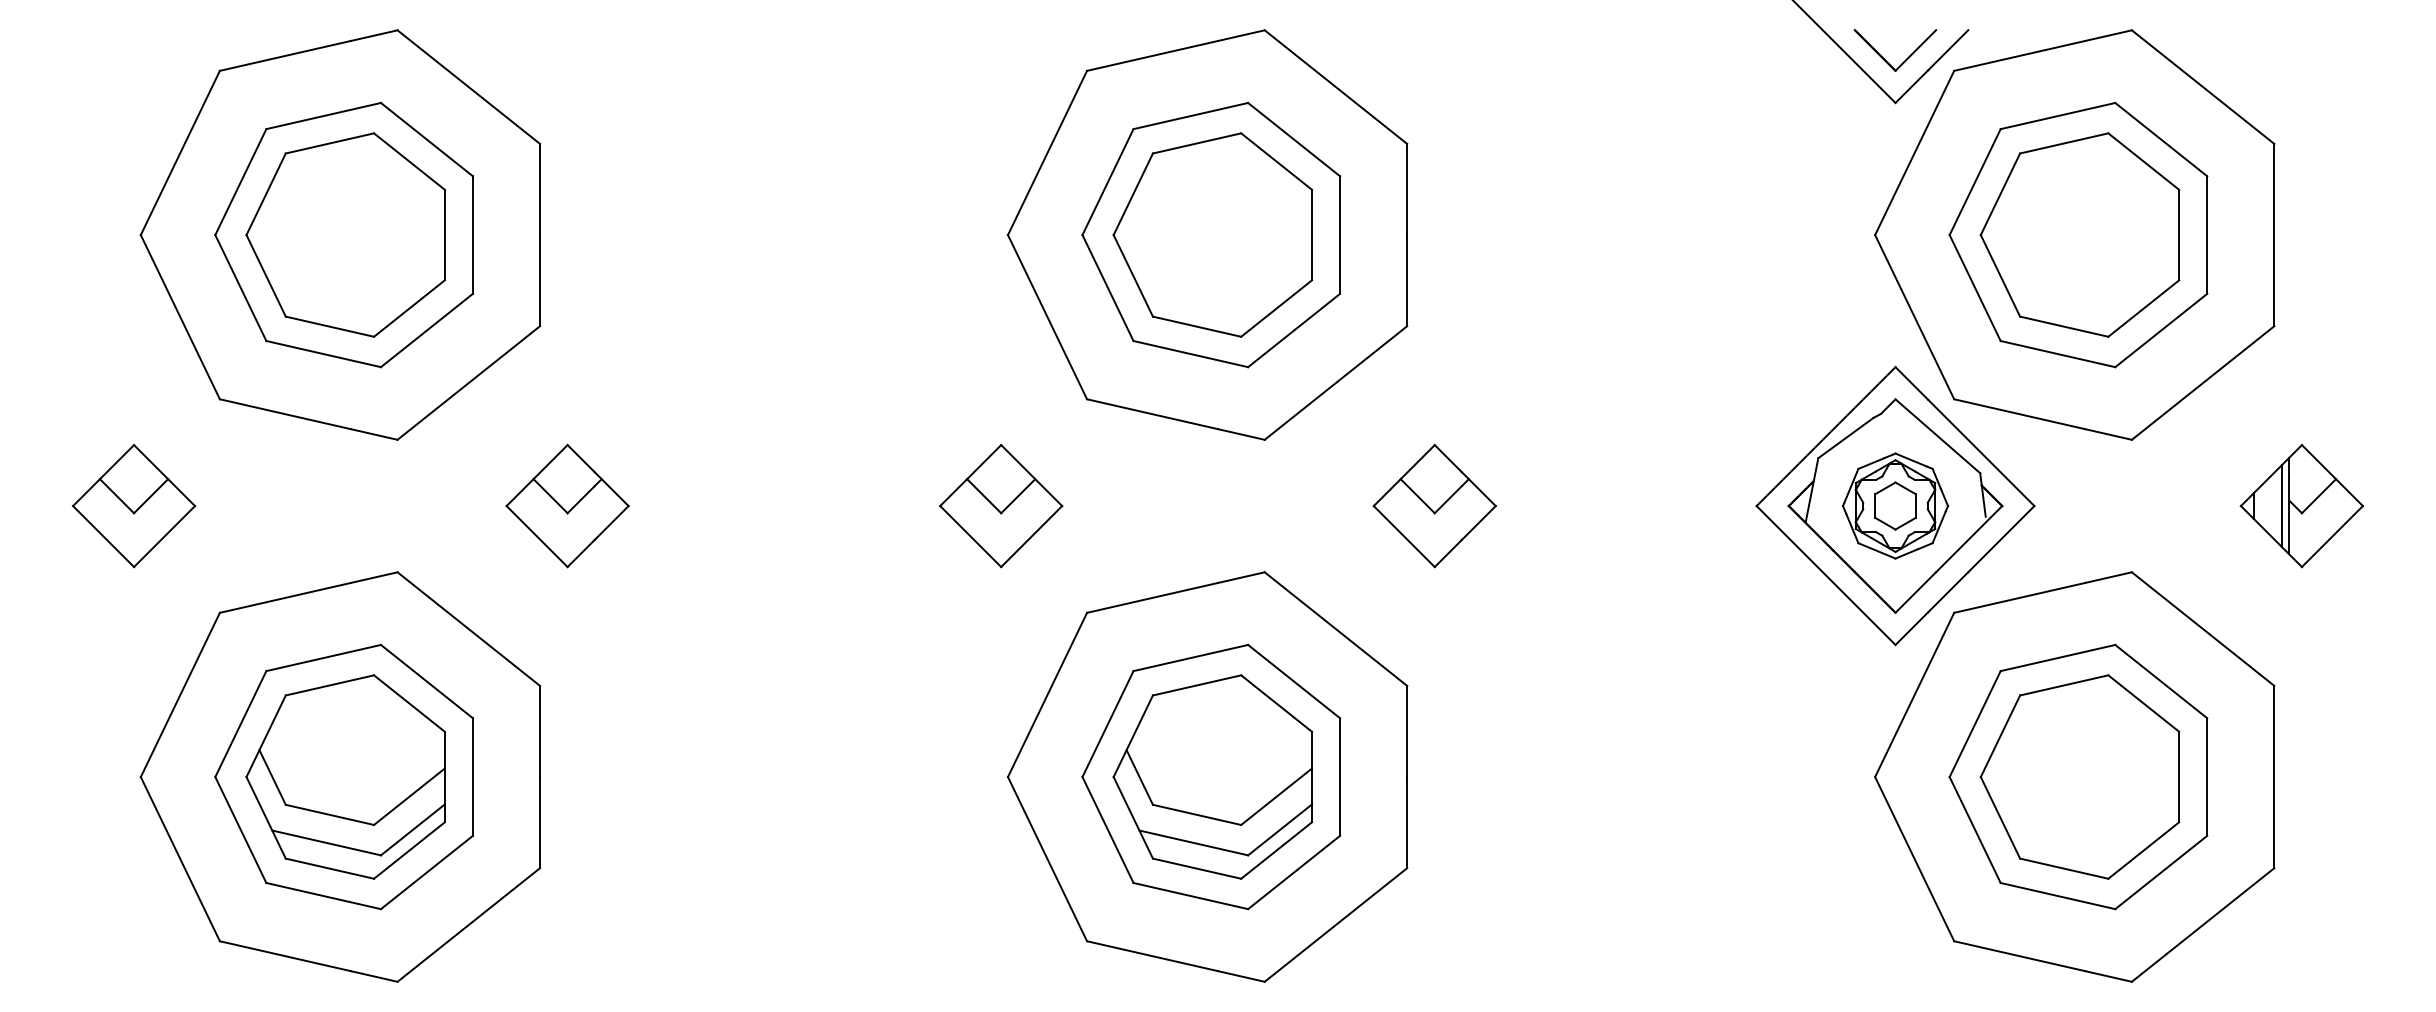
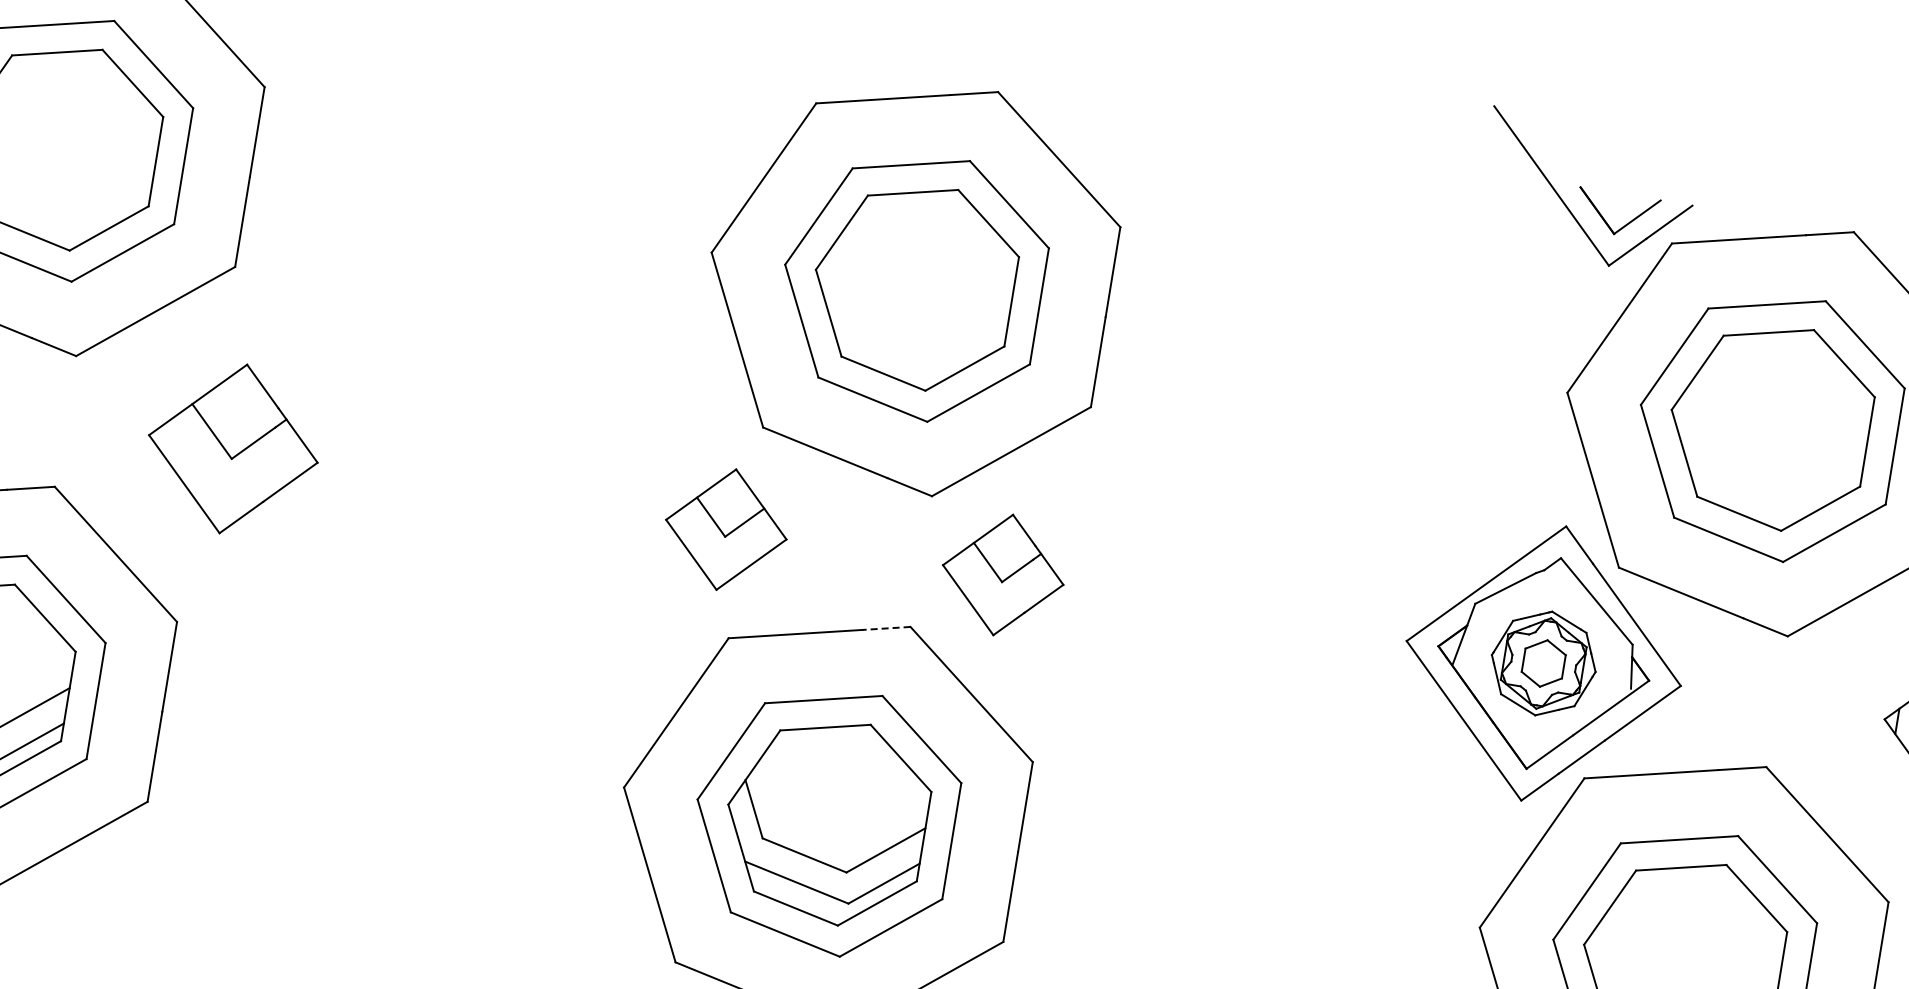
part: (567, 505) -> (233, 448), size x1.4
part: (1001, 505) -> (726, 529), moved
part: (1434, 505) -> (1003, 574), moved
line: (1241, 577) -> (886, 628), solid -> dashed

